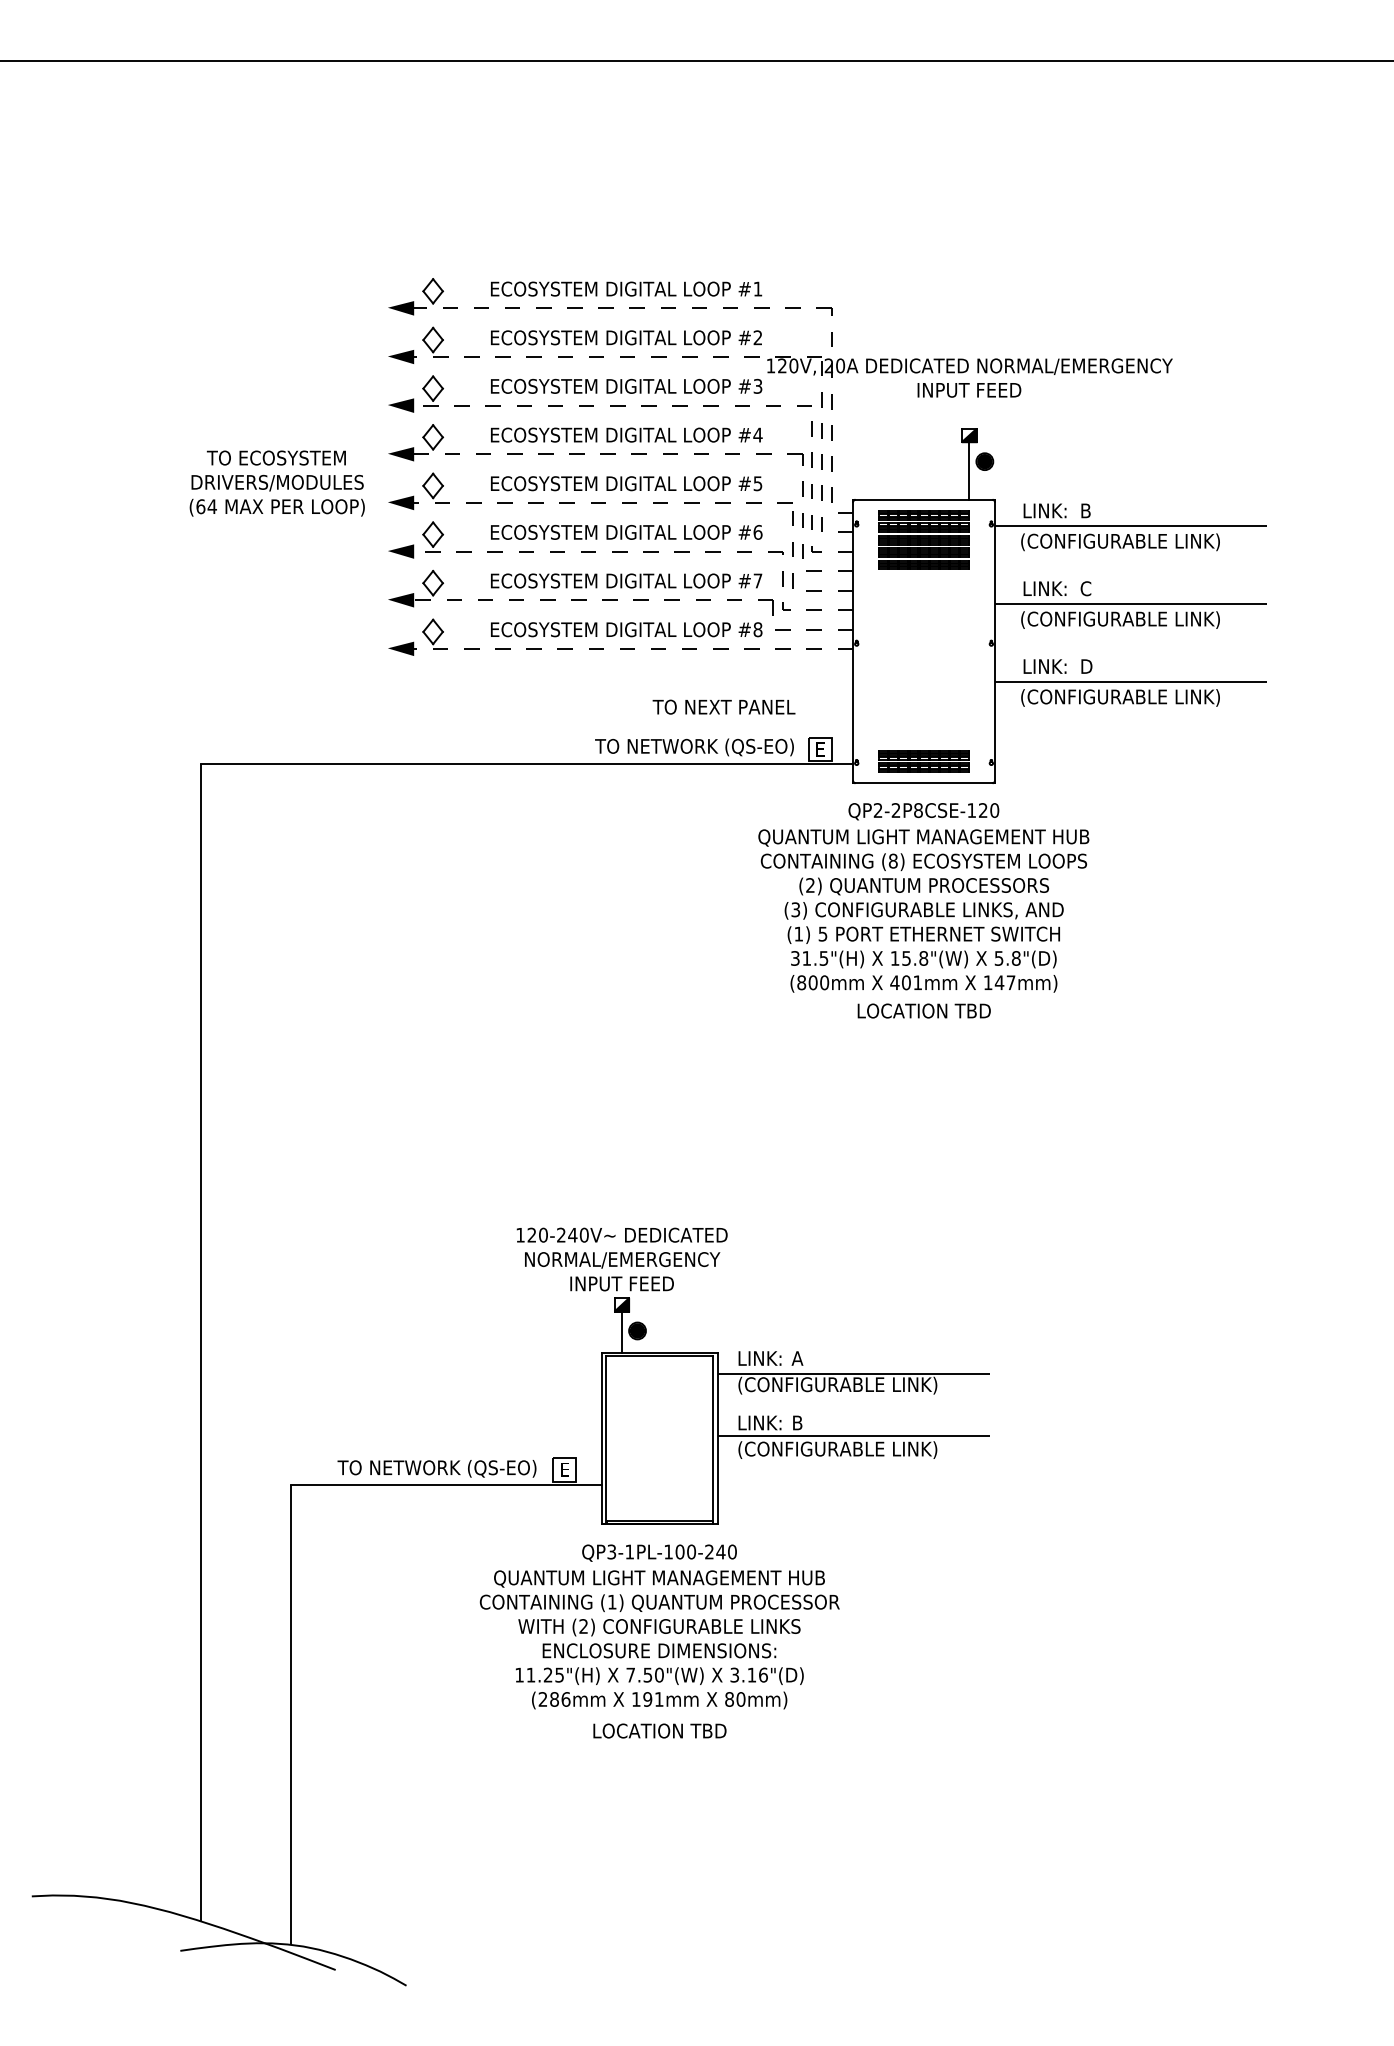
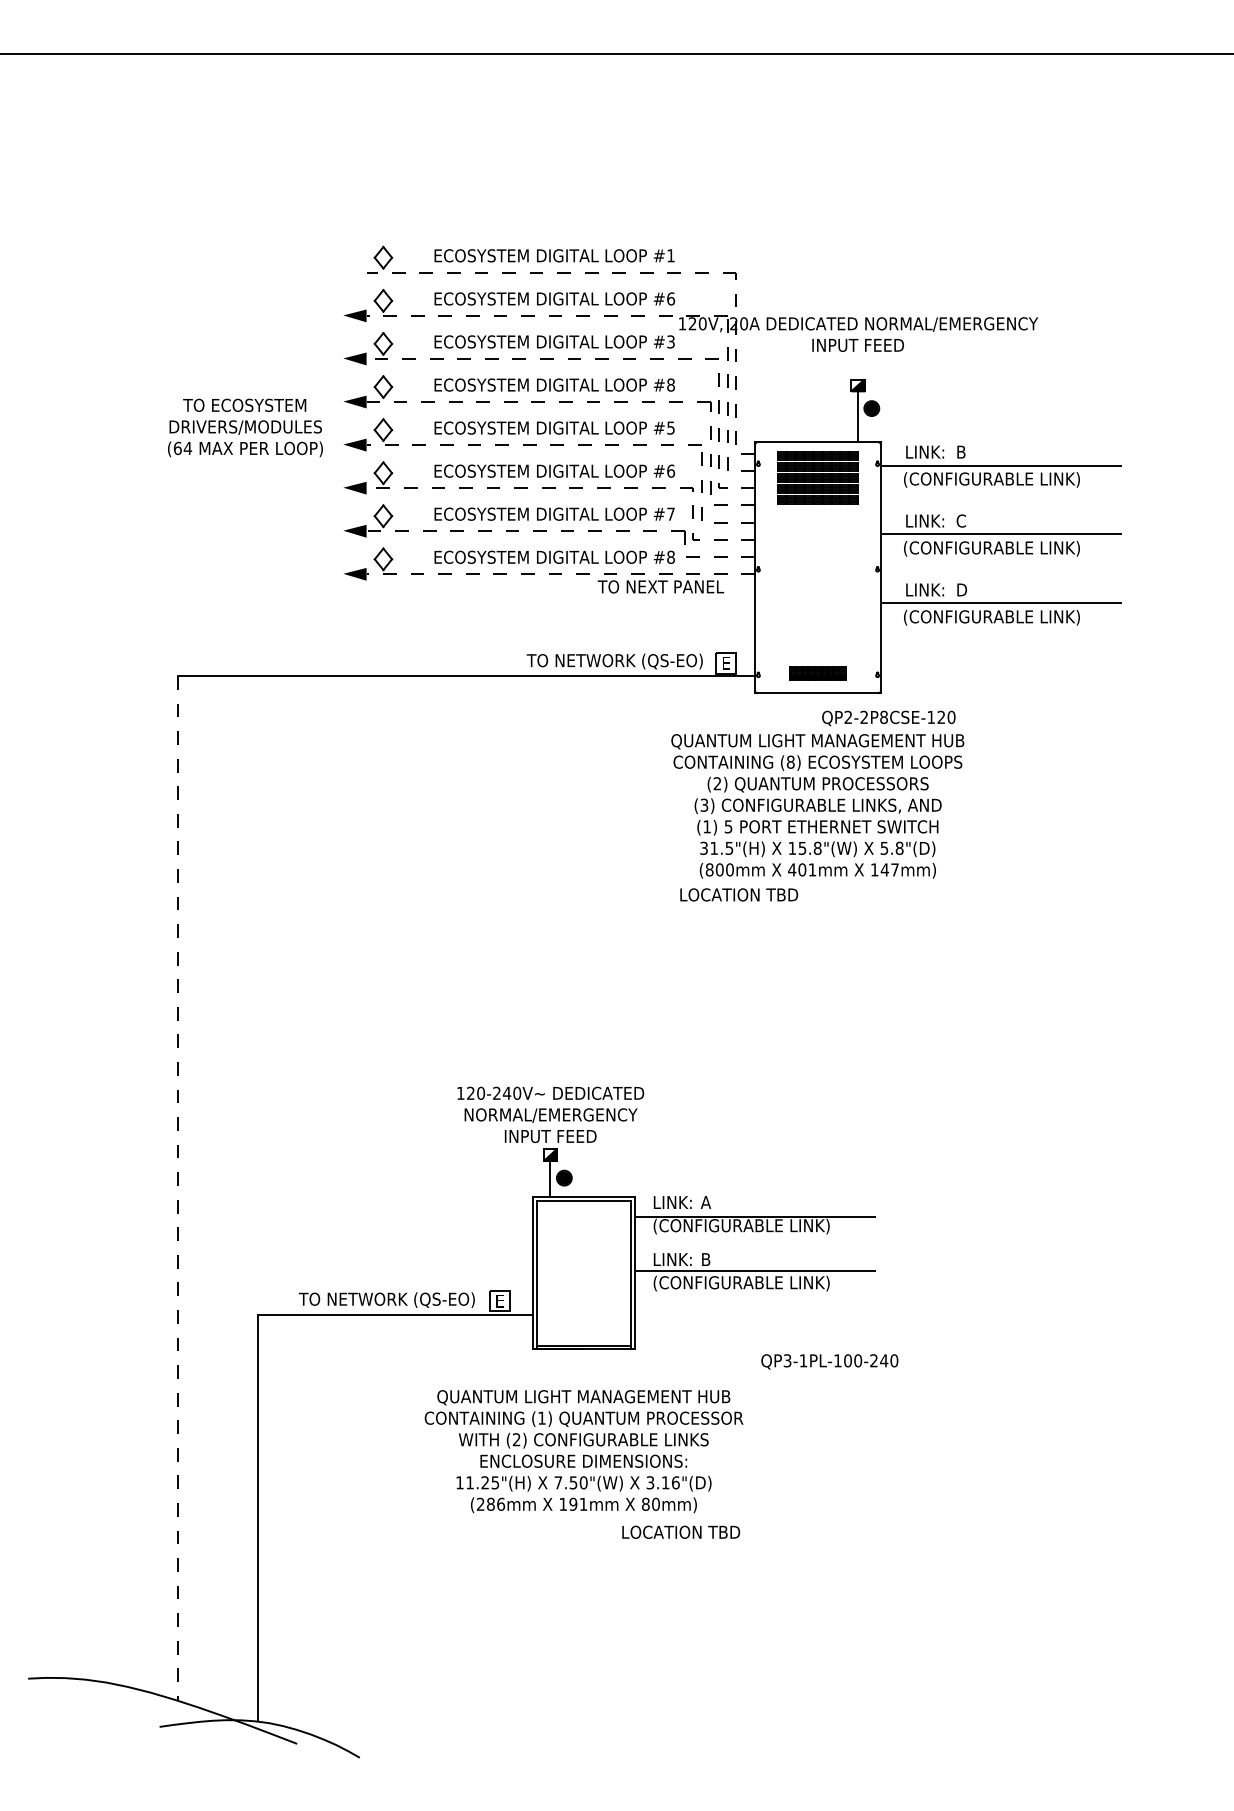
fill: (400, 307) -> (354, 272), removed
text: (758, 337) -> (671, 298), #2 -> #6
text: (757, 434) -> (670, 384), #4 -> #8
text: (723, 706) -> (660, 586), moved
part: (923, 760) -> (817, 673), size x0.7
text: (923, 811) -> (888, 718), moved
text: (924, 1010) -> (739, 894), moved
line: (201, 1342) -> (178, 1188), solid -> dashed
text: (659, 1552) -> (829, 1361), moved
text: (660, 1730) -> (681, 1531), moved

